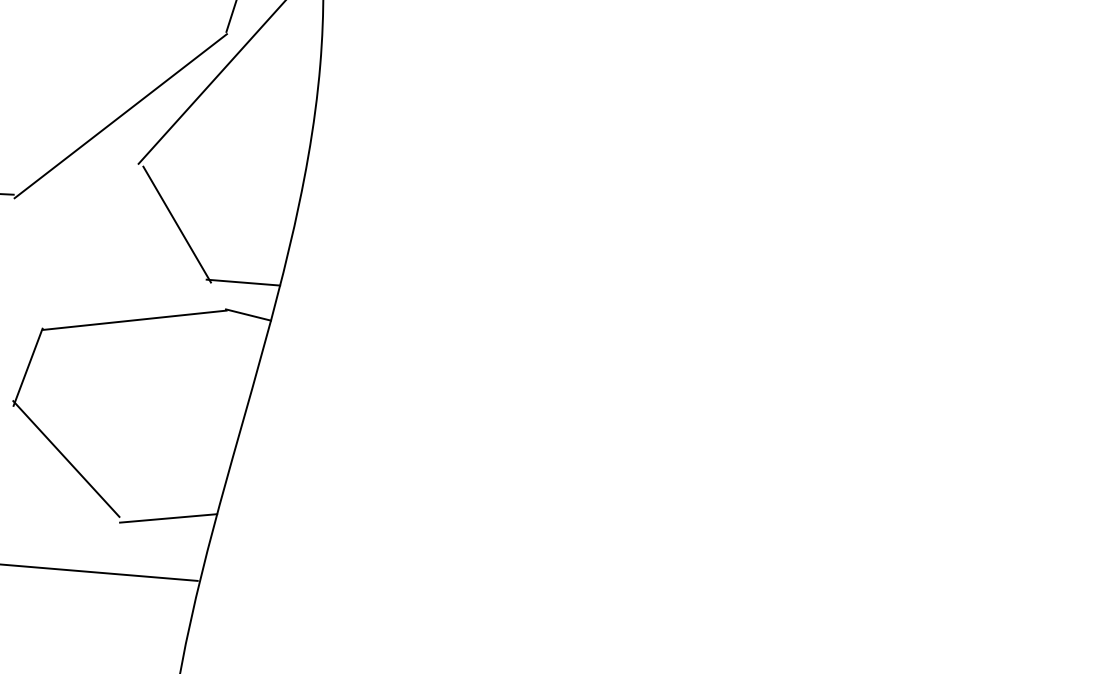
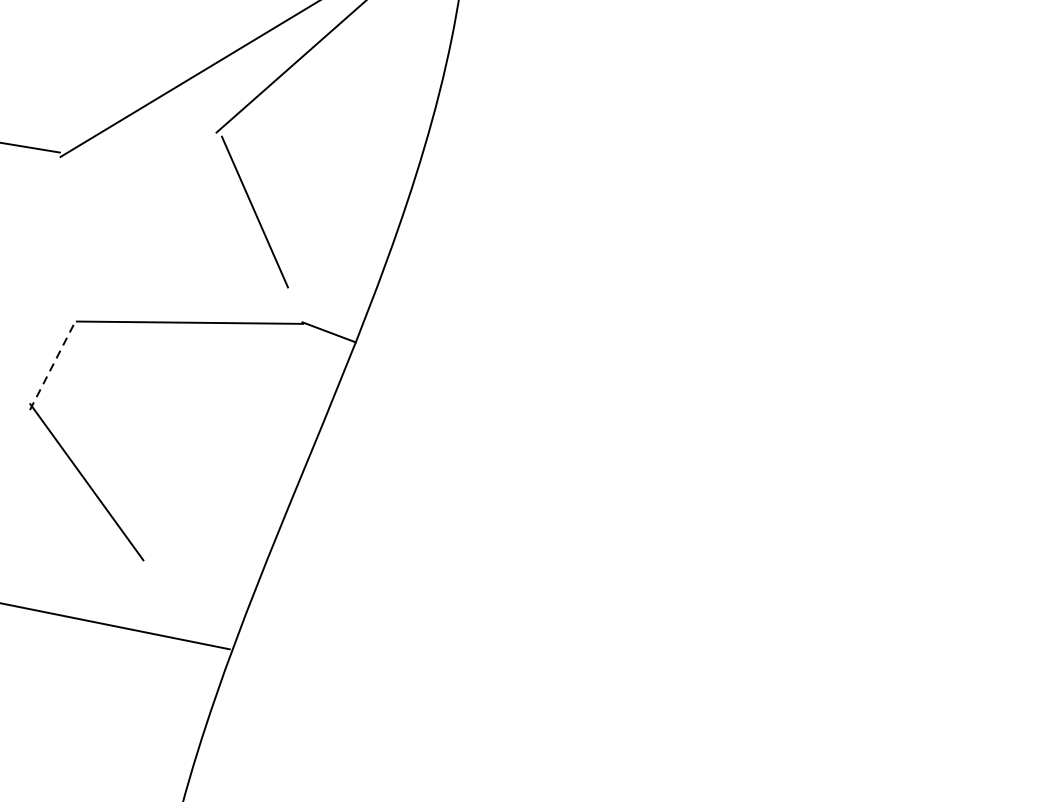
line: (243, 282) -> (327, 291), removed
line: (28, 366) -> (53, 364), solid -> dashed
line: (168, 518) -> (202, 569), removed

